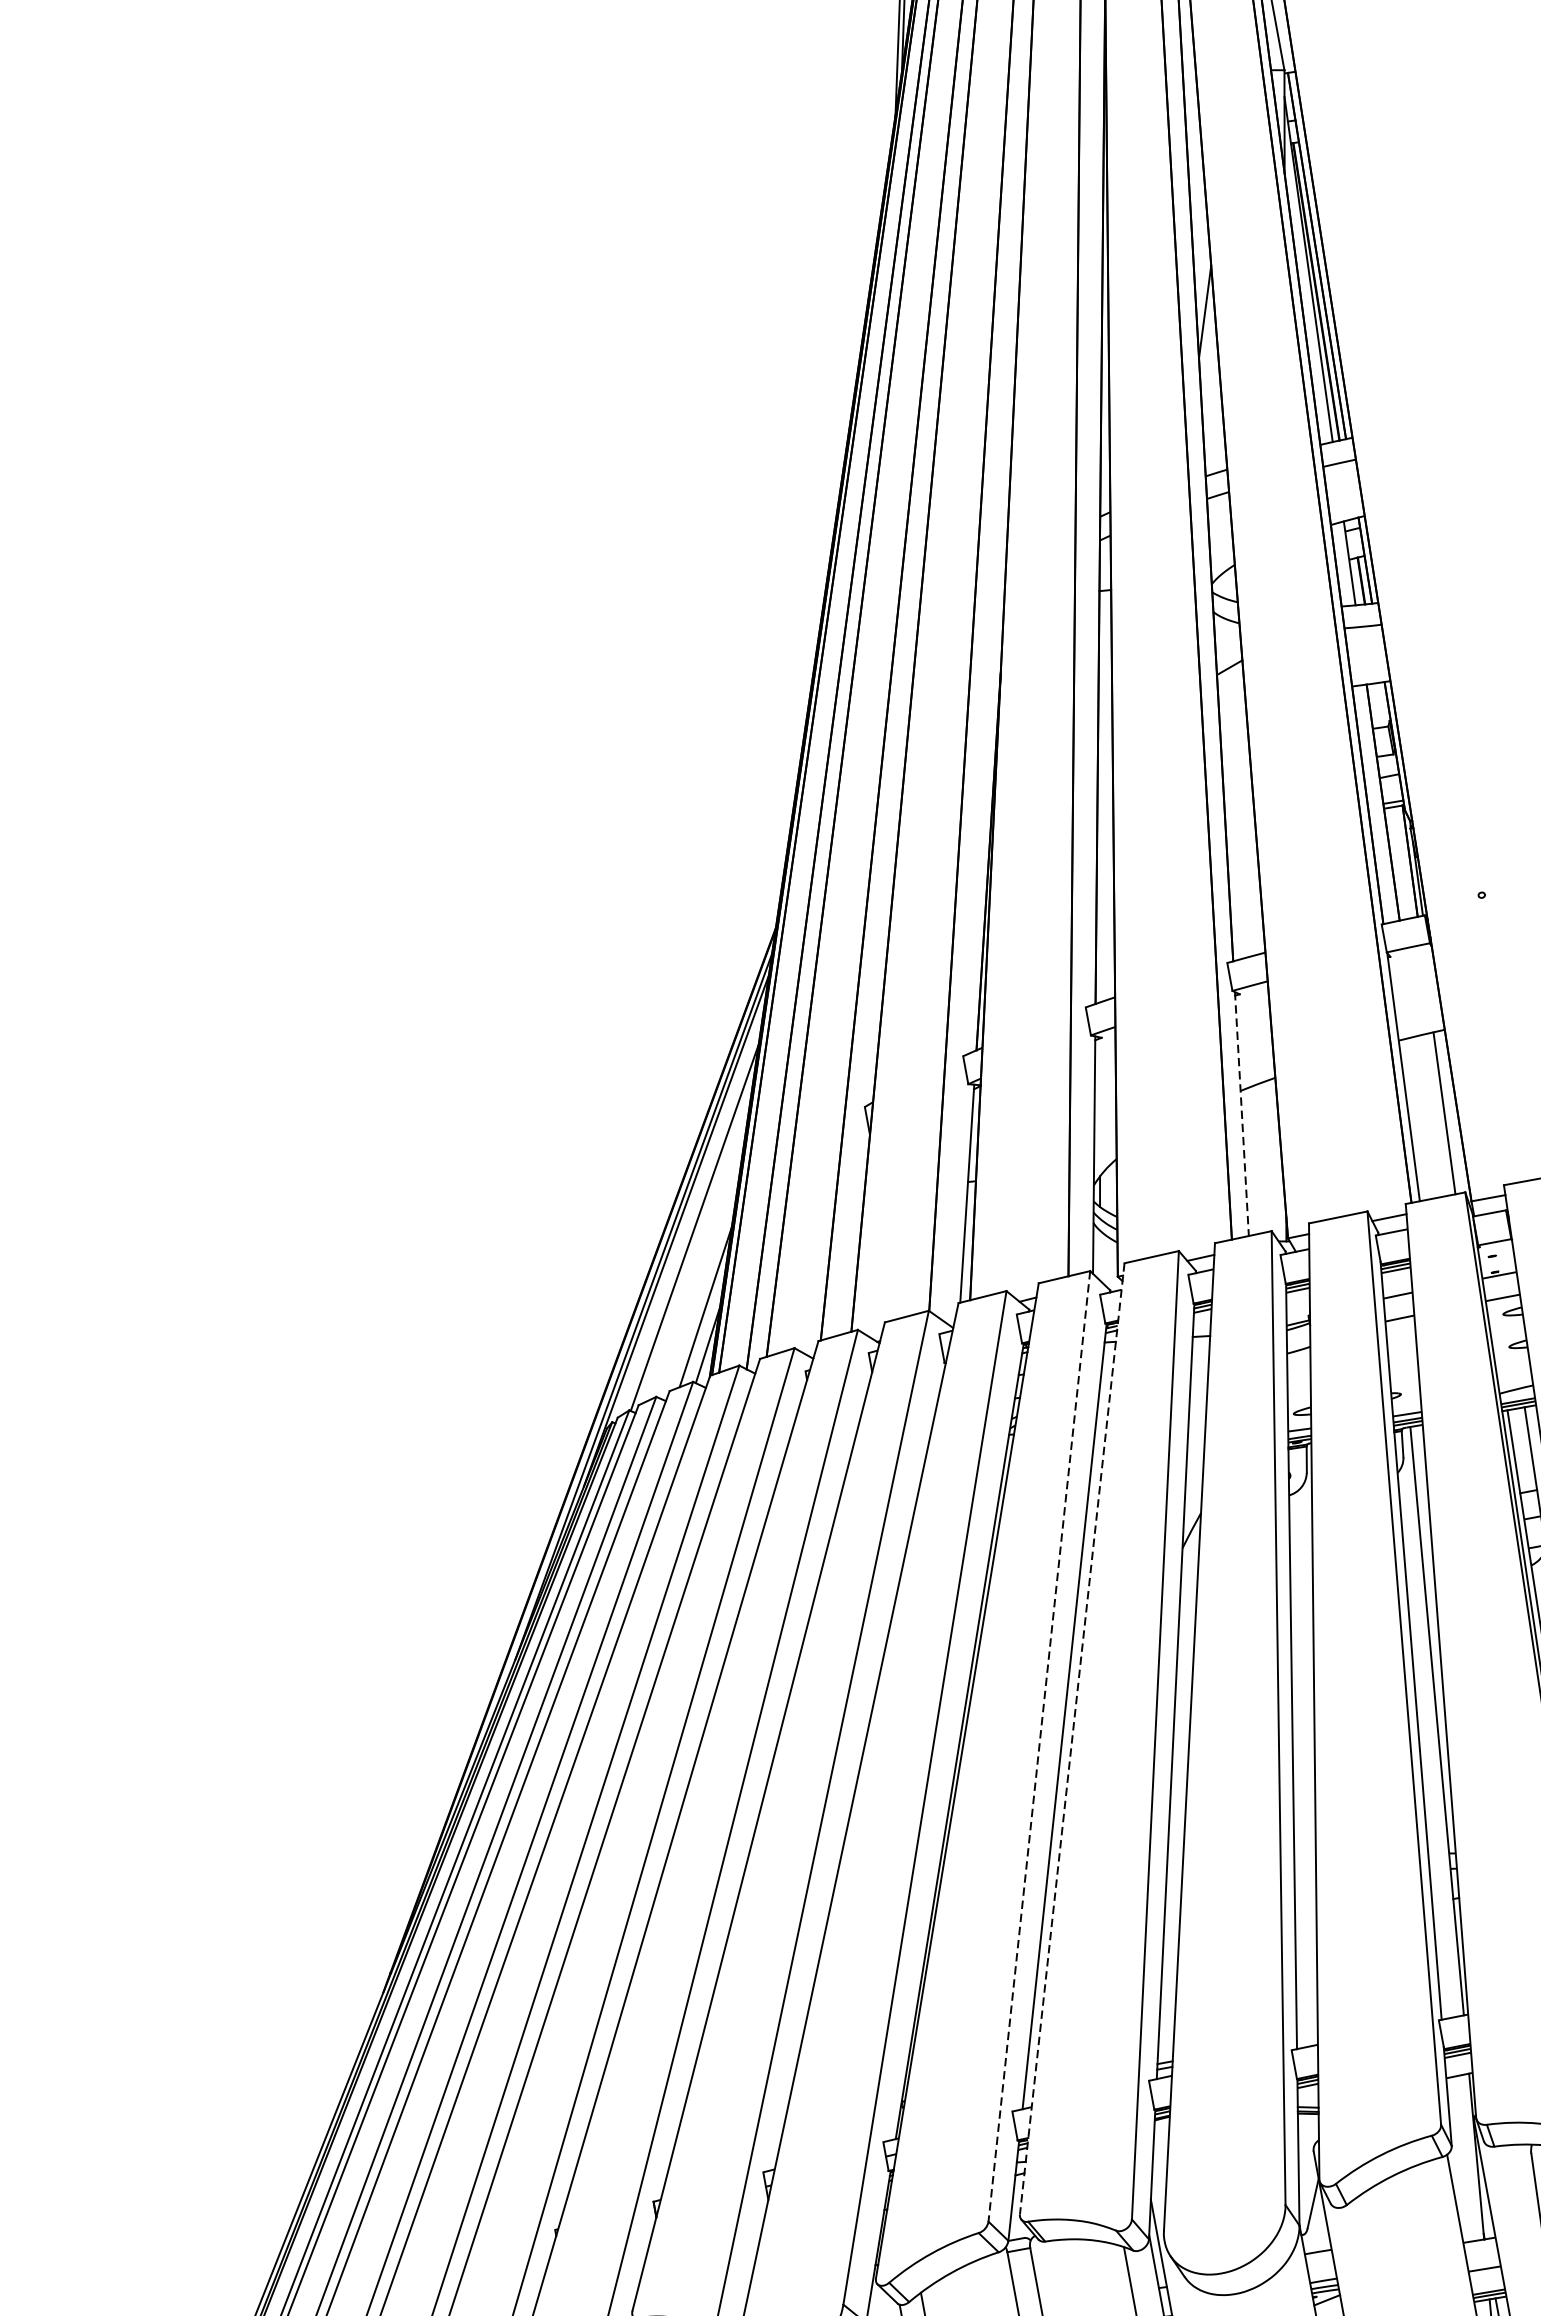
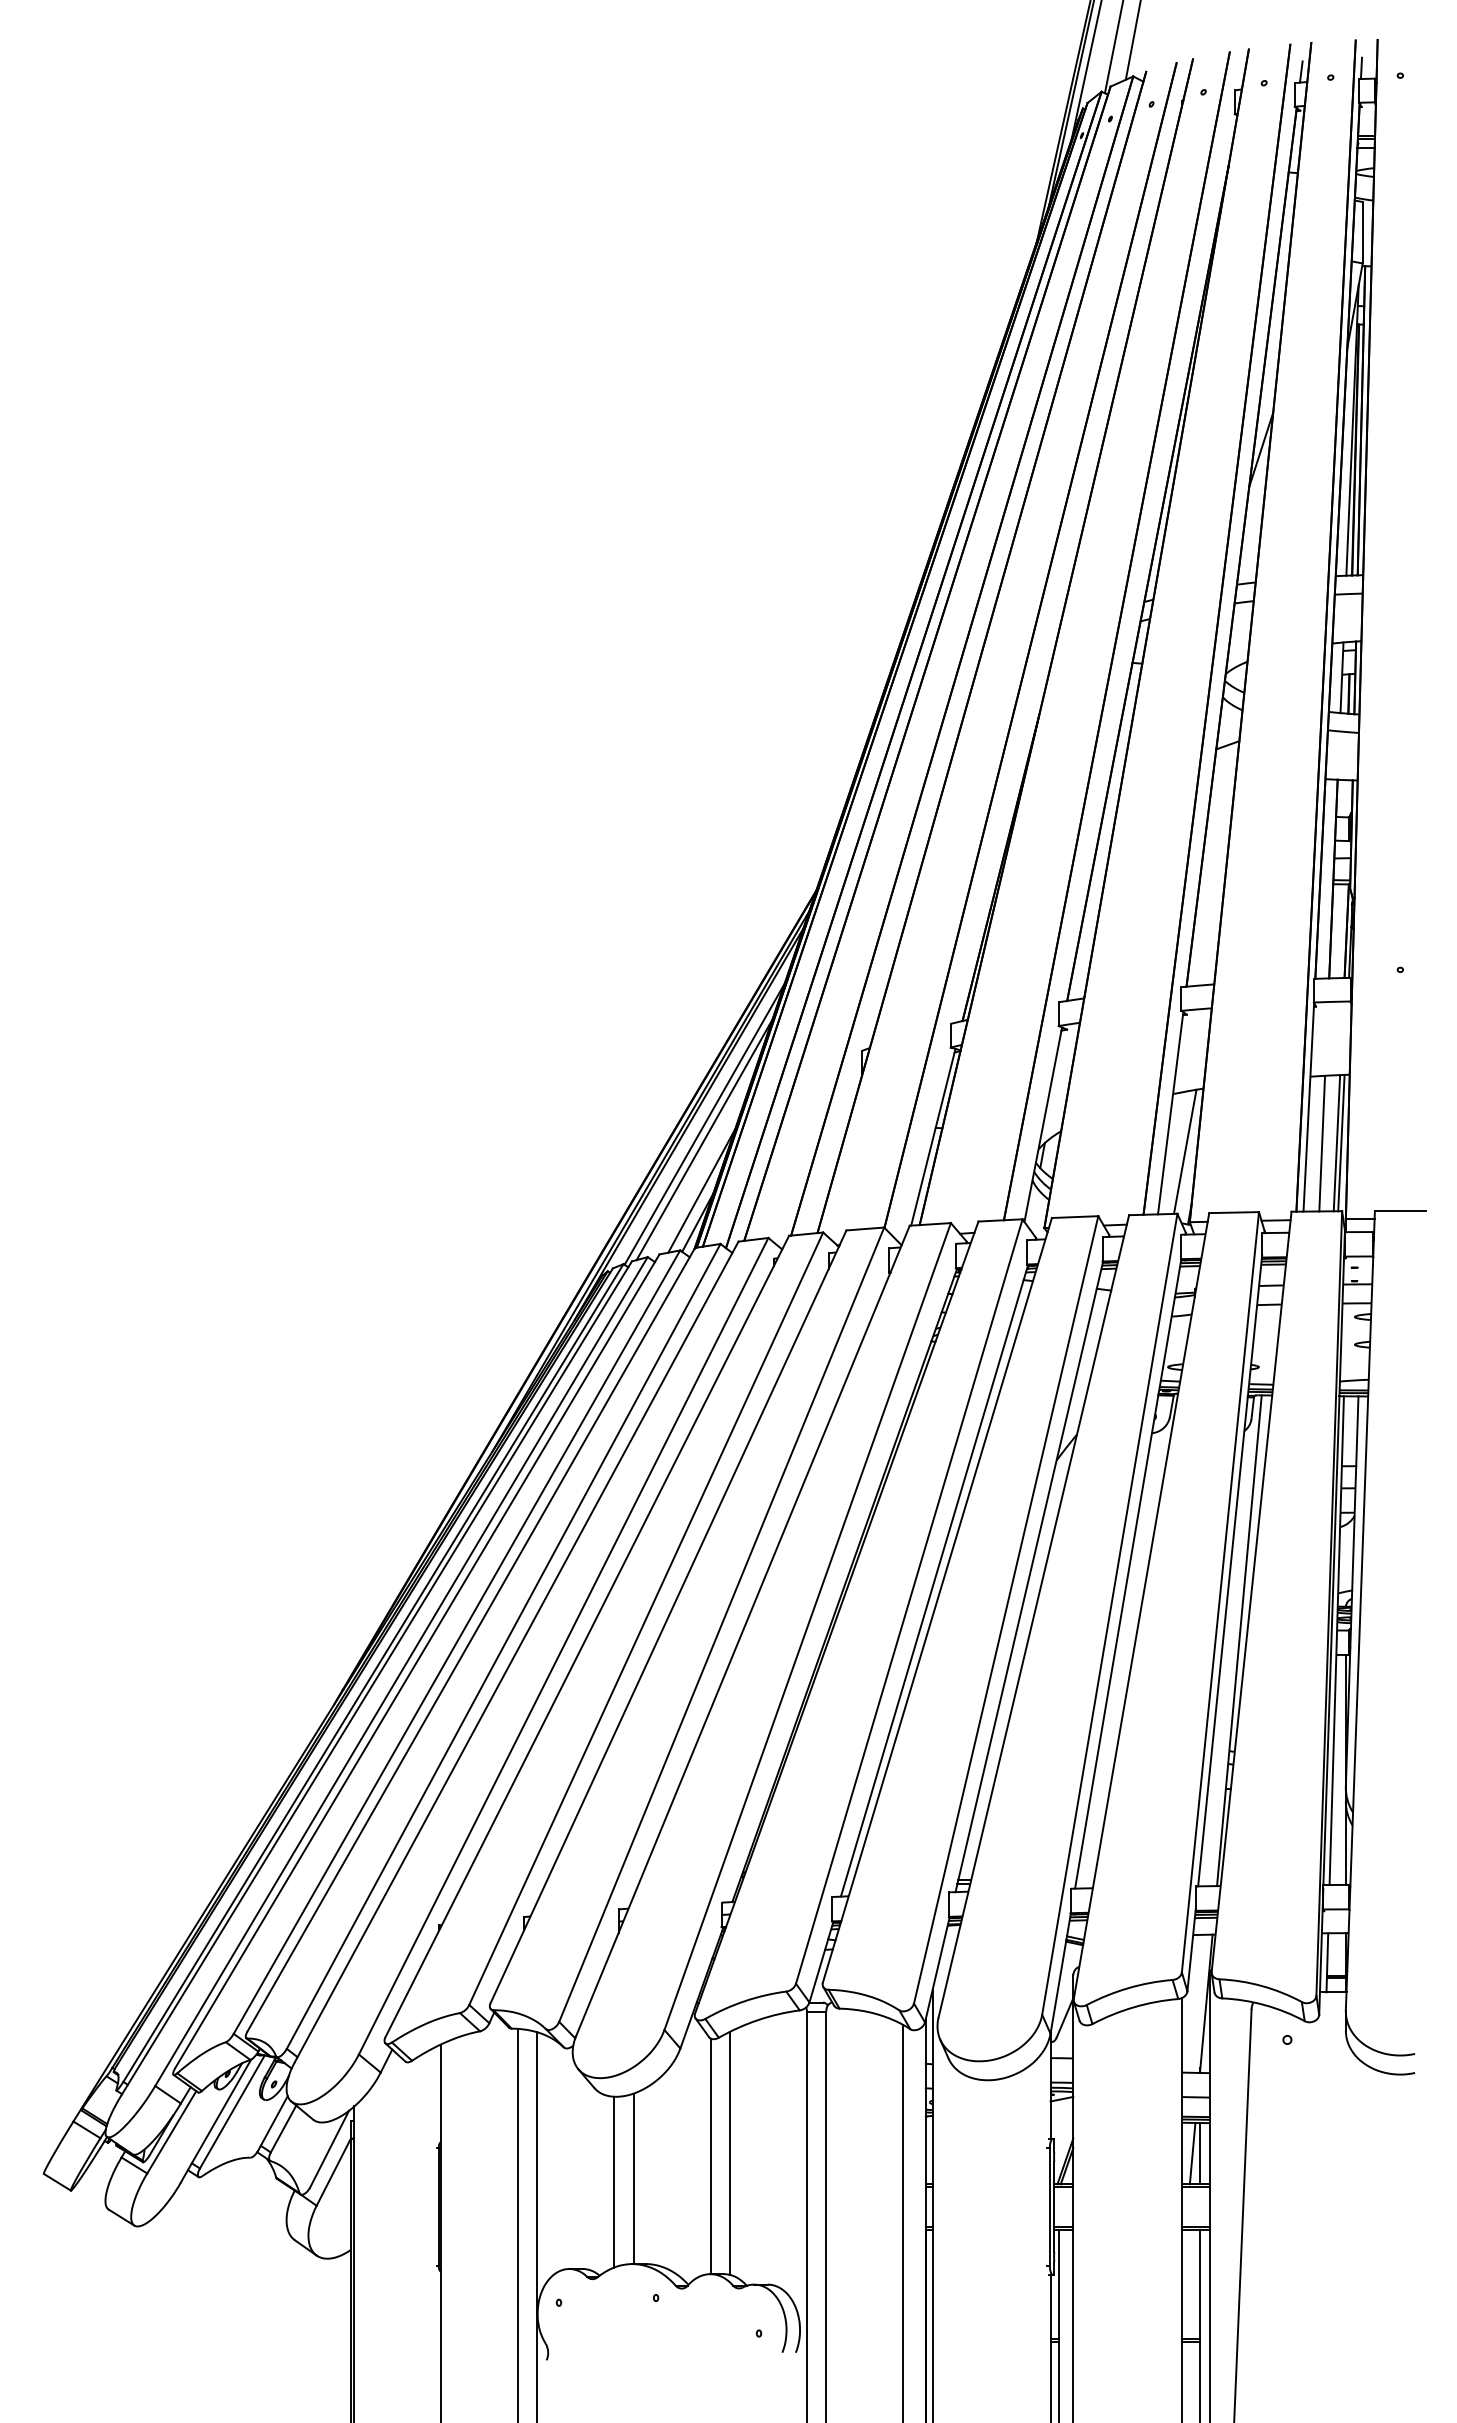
line: (1449, 1112) -> (1341, 1143), added
line: (1241, 1114) -> (1170, 1113), dashed -> solid
line: (1427, 1116) -> (1322, 1143), added
line: (1266, 1156) -> (1184, 1151), added
line: (697, 1245) -> (704, 1139), added
line: (1072, 1739) -> (937, 1600), dashed -> solid
line: (1039, 1746) -> (909, 1601), dashed -> solid

